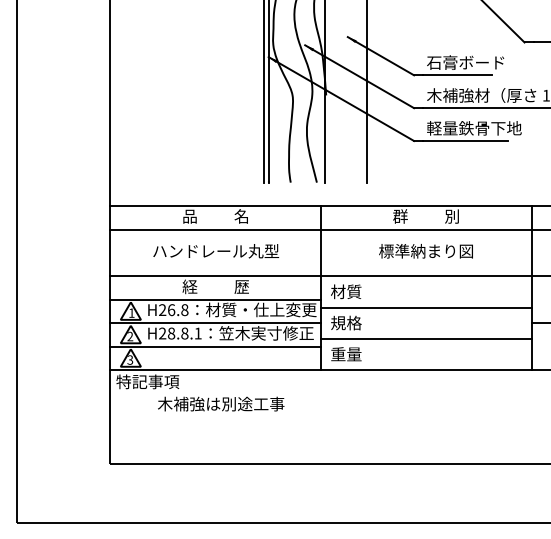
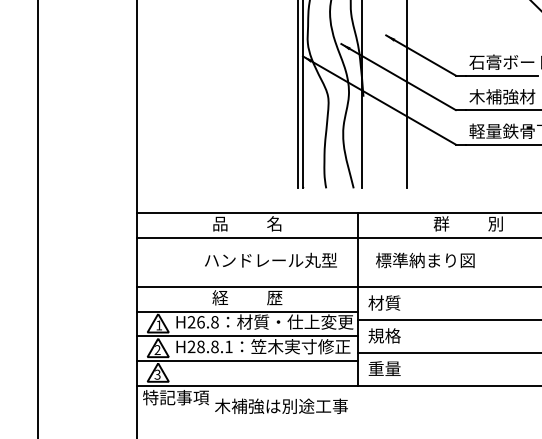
text: (216, 251) -> (271, 260), moved
text: (425, 251) -> (424, 260), moved
text: (221, 403) -> (281, 405), moved

